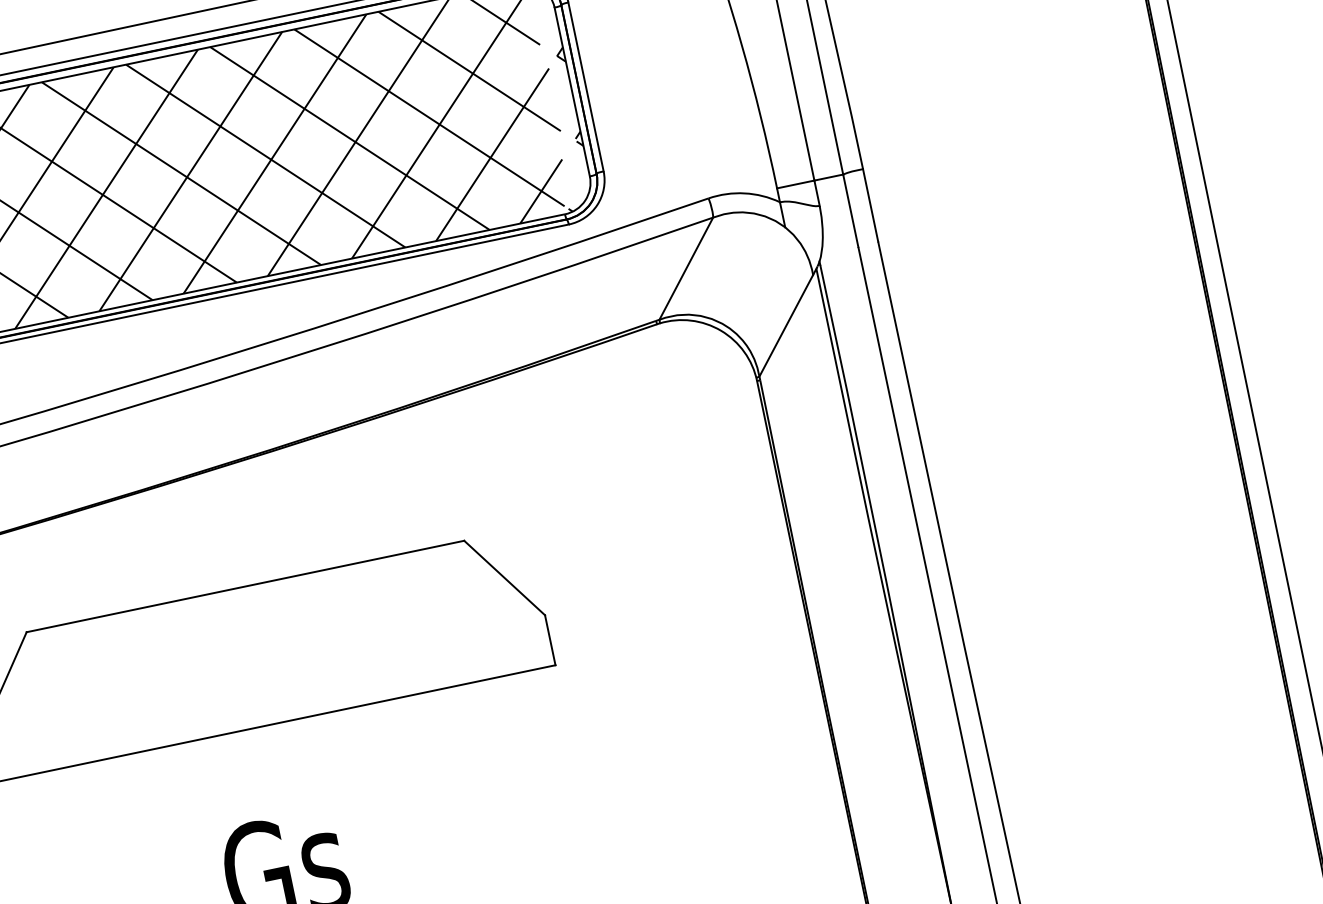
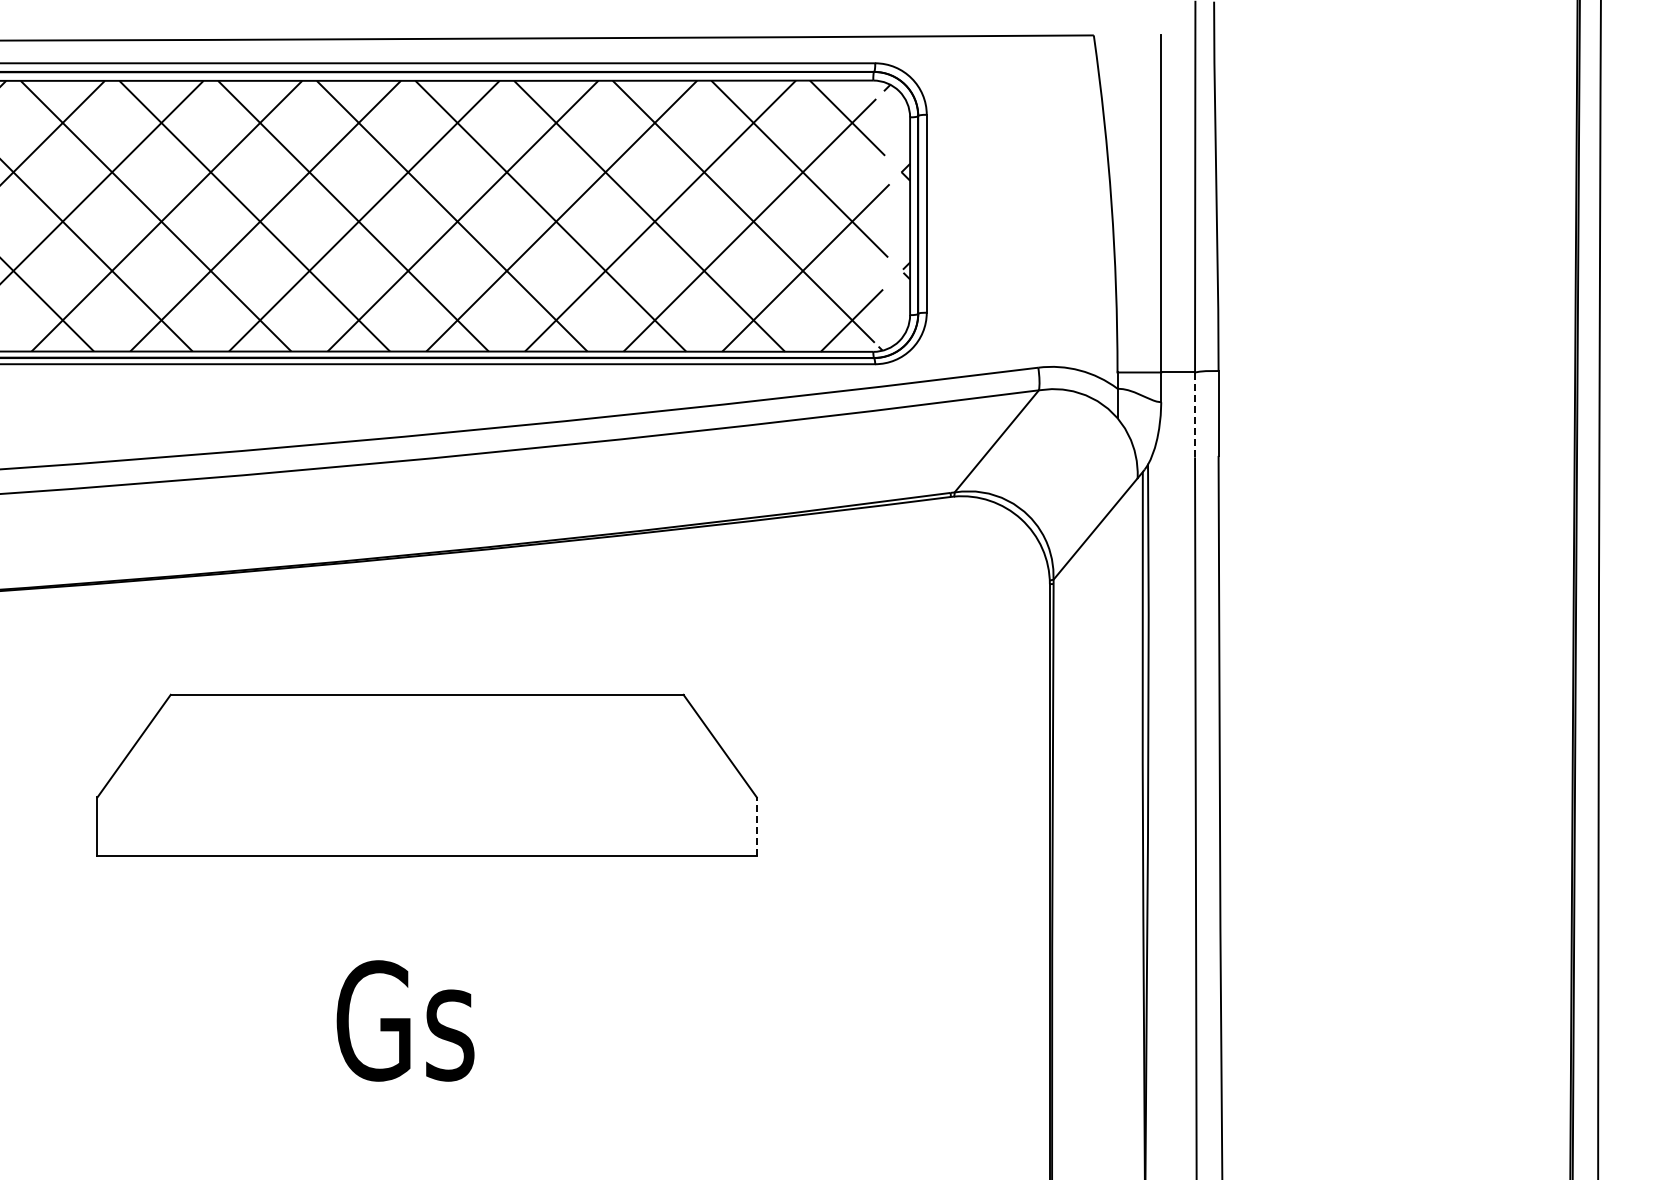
line: (851, 210) -> (1195, 414), solid -> dashed
line: (549, 640) -> (756, 826), solid -> dashed

